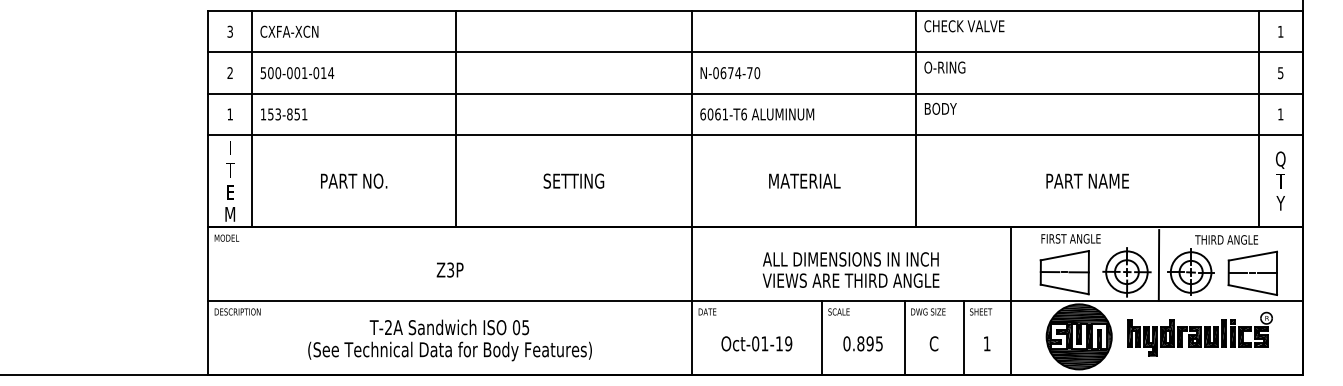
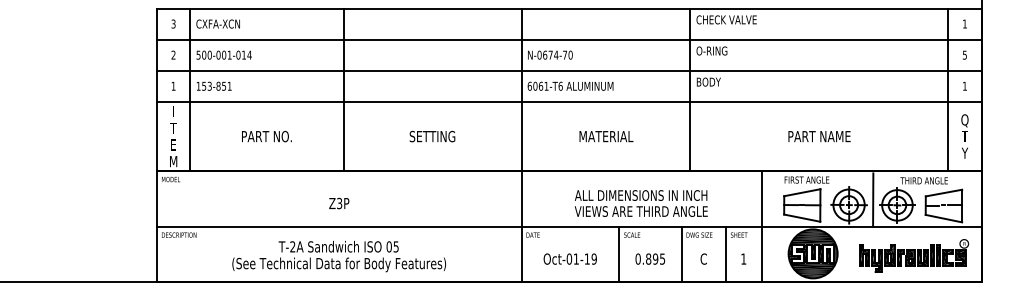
part: (1200, 333) -> (914, 255), moved

